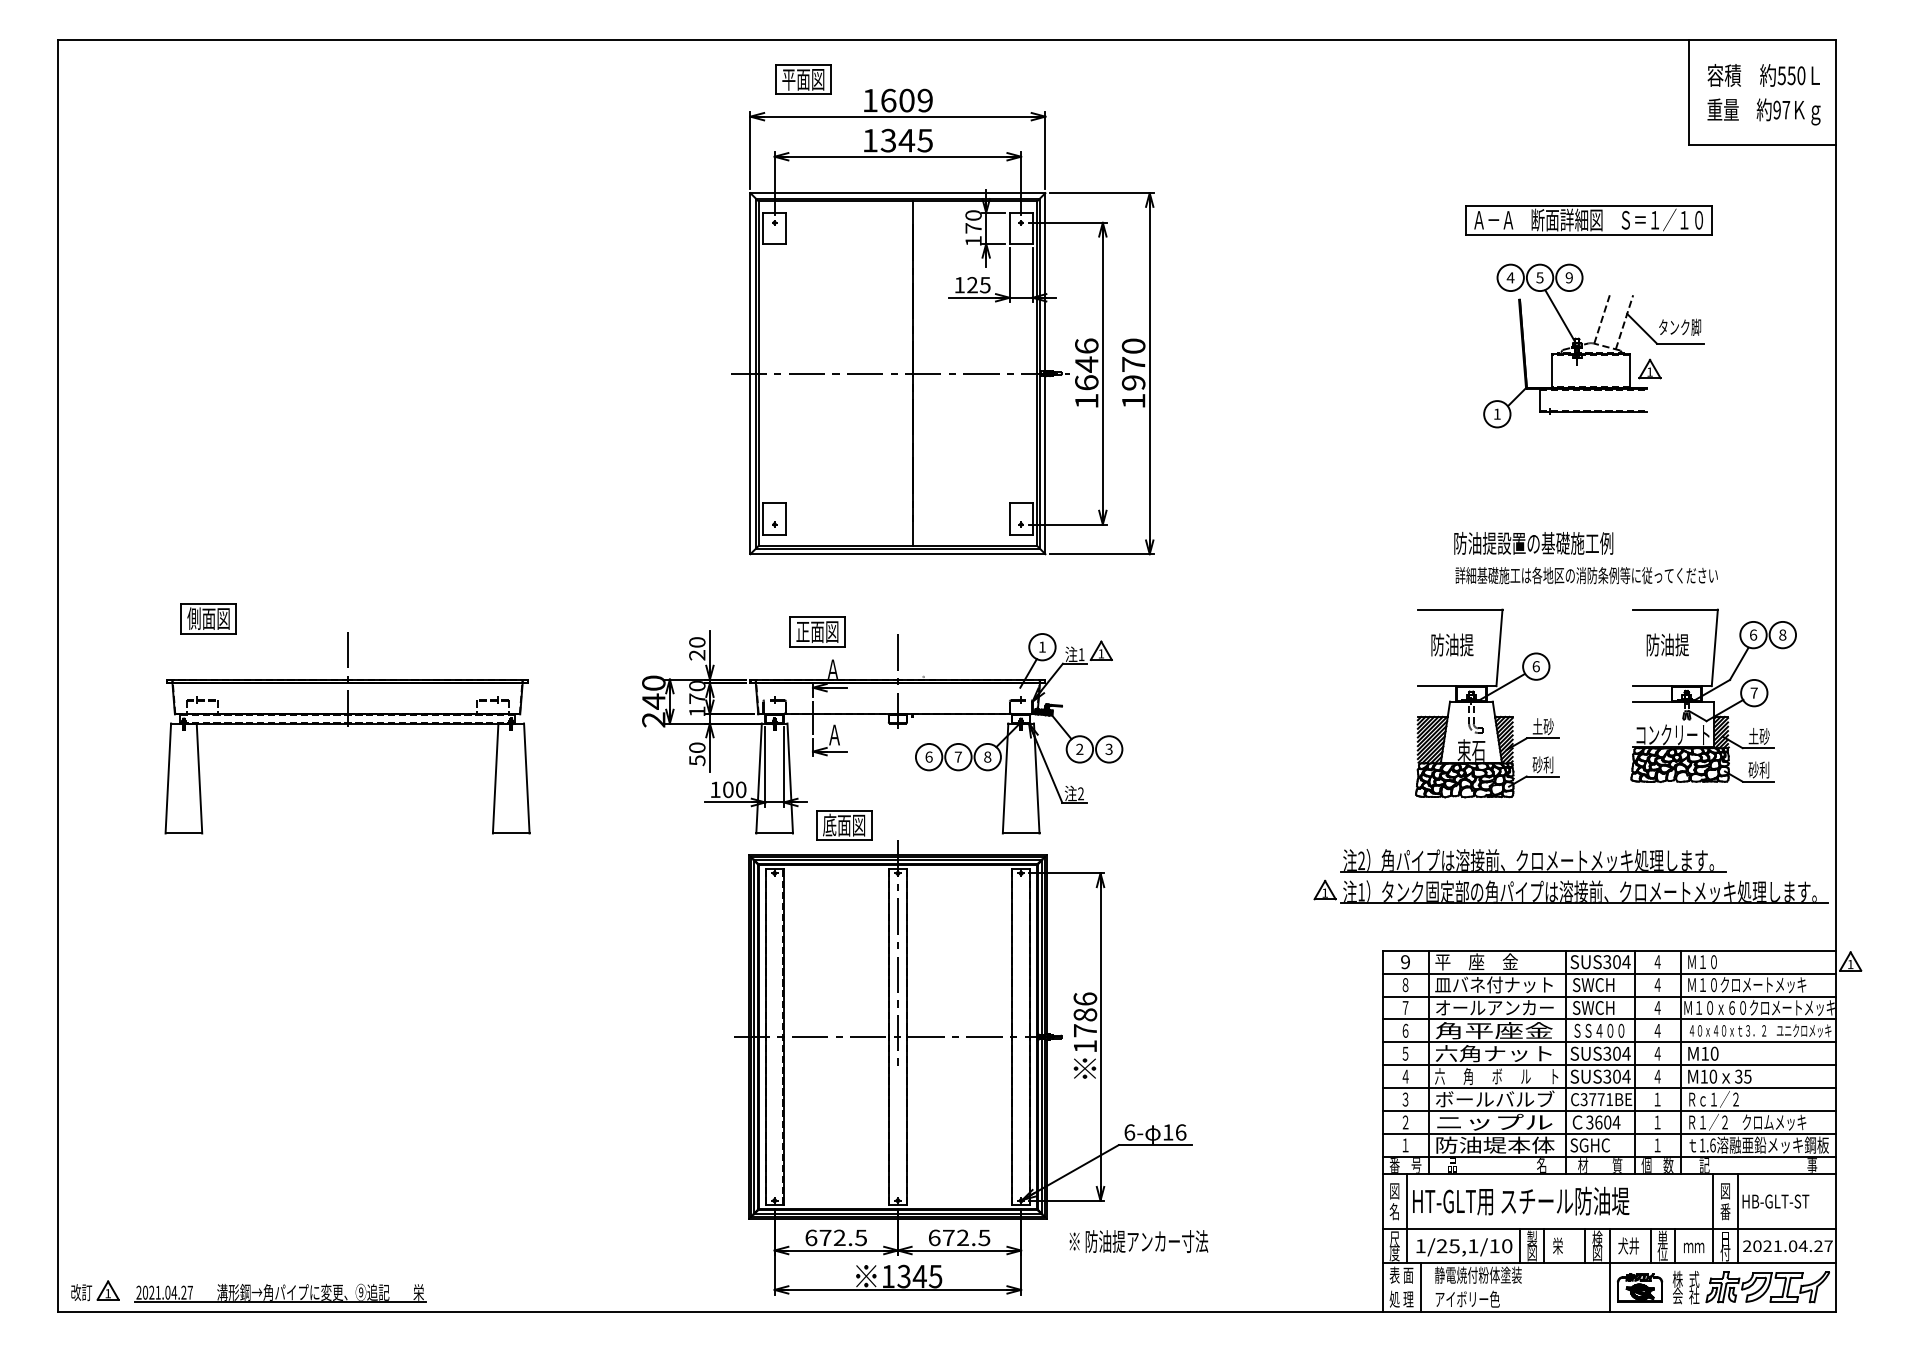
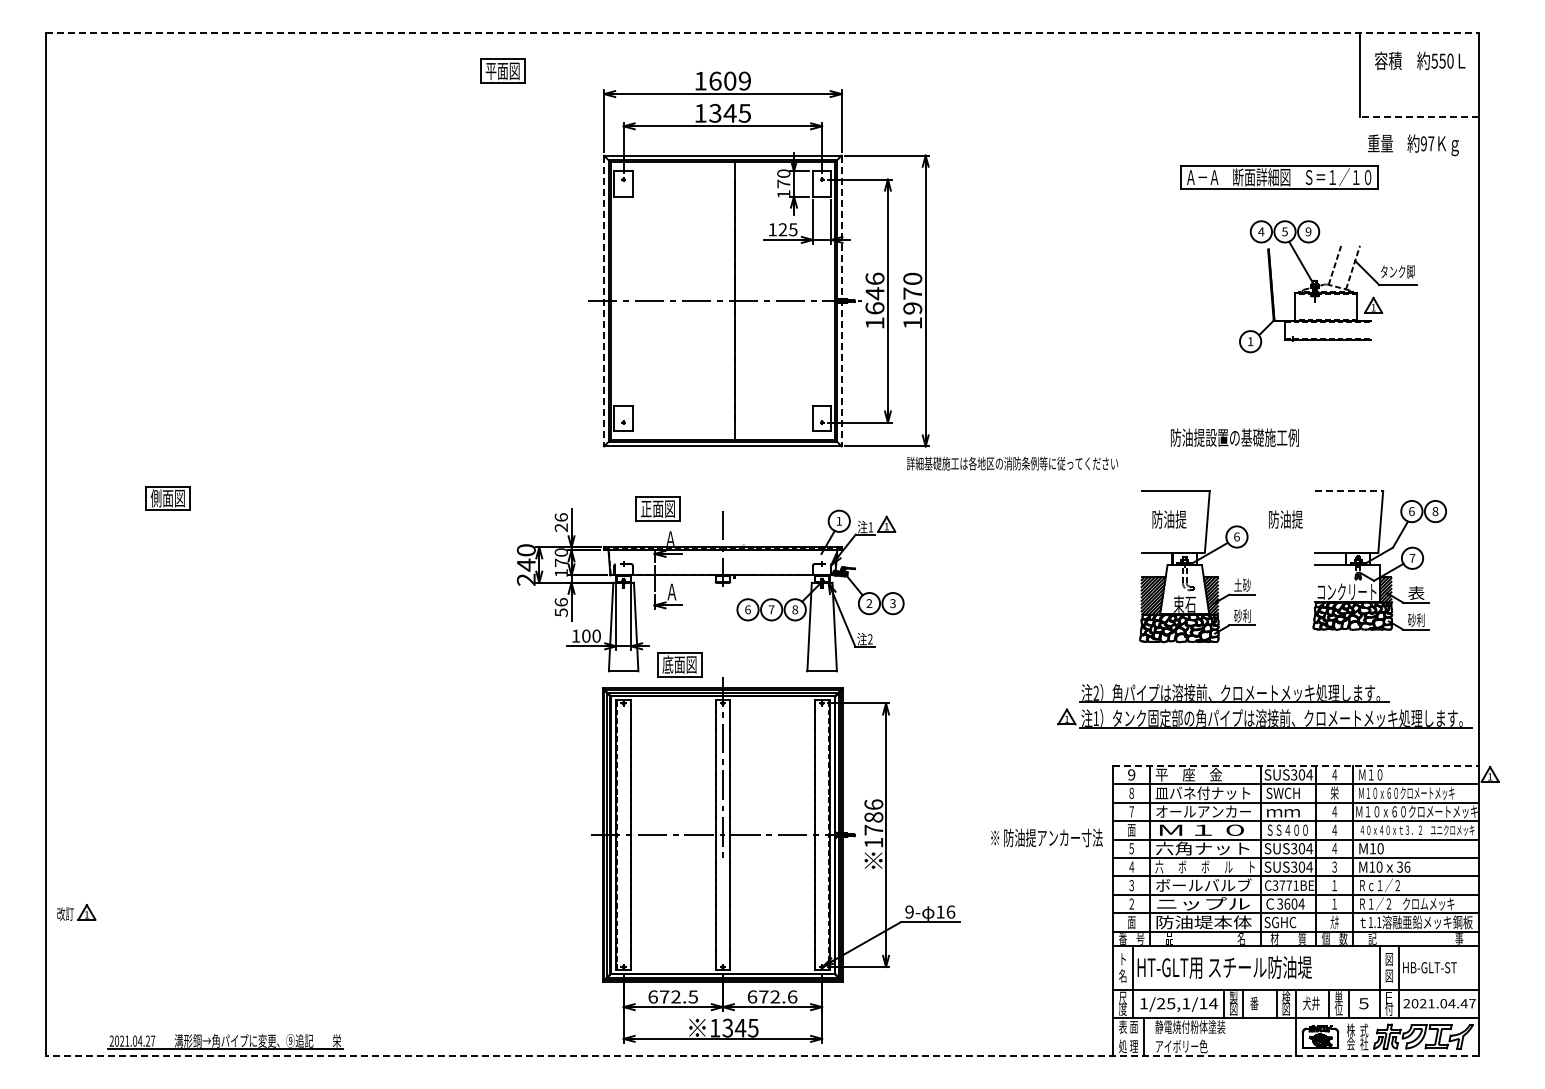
line: (947, 40) -> (762, 32), solid -> dashed
part: (803, 78) -> (502, 70), moved
text: (1762, 112) -> (1412, 145), moved
line: (1761, 145) -> (1418, 117), solid -> dashed
part: (1594, 345) -> (1328, 286), moved
line: (750, 374) -> (604, 301), solid -> dashed
line: (1045, 374) -> (841, 301), solid -> dashed
text: (1586, 575) -> (1012, 463), moved
line: (1676, 610) -> (1349, 491), solid -> dashed
text: (696, 642) -> (560, 517), 20 -> 26
text: (1667, 644) -> (1285, 519), moved
part: (347, 733) -> (279, 590), removed
text: (1759, 735) -> (1416, 592), 土砂 -> 表
text: (696, 748) -> (560, 602), 50 -> 56
line: (1608, 950) -> (1295, 765), solid -> dashed
text: (1657, 985) -> (1334, 793), ４ -> 栄
text: (1746, 985) -> (1406, 793), Ｍ１０クロメートメッキ -> Ｍ１０ｘ６０クロメートメッキ
text: (1592, 1007) -> (1282, 811), SWCH -> ｍｍ
text: (1494, 1029) -> (1203, 829), 角平座金 -> Ｍ１０
text: (1405, 1031) -> (1131, 830), ６ -> 面
text: (1468, 1075) -> (1182, 866), 角 -> ボ
text: (1657, 1075) -> (1334, 866), ４ -> ３
text: (1748, 1075) -> (1407, 866), 35 -> 36
text: (1129, 1131) -> (909, 911), 6- -> 9-
text: (1405, 1145) -> (1131, 922), １ -> 面
text: (1657, 1145) -> (1334, 922), １ -> 犬井
text: (1713, 1145) -> (1379, 922), 1.6 -> 1.1
text: (1394, 1191) -> (1122, 959), 図 -> ト
text: (1725, 1211) -> (1389, 975), 番 -> 図
text: (984, 1237) -> (792, 996), 672.5 -> 672.6
text: (1138, 1241) -> (1046, 837), moved
text: (1507, 1245) -> (1213, 1003), 1/25,1/10 -> 1/25,1/14
text: (1558, 1245) -> (1254, 1003), 栄 -> 番
text: (1693, 1245) -> (1363, 1003), ｍｍ -> ５
text: (1817, 1245) -> (1463, 1003), 2021.04.27 -> 2021.04.47
part: (95, 1290) -> (76, 912), moved
line: (945, 1311) -> (761, 1056), solid -> dashed

